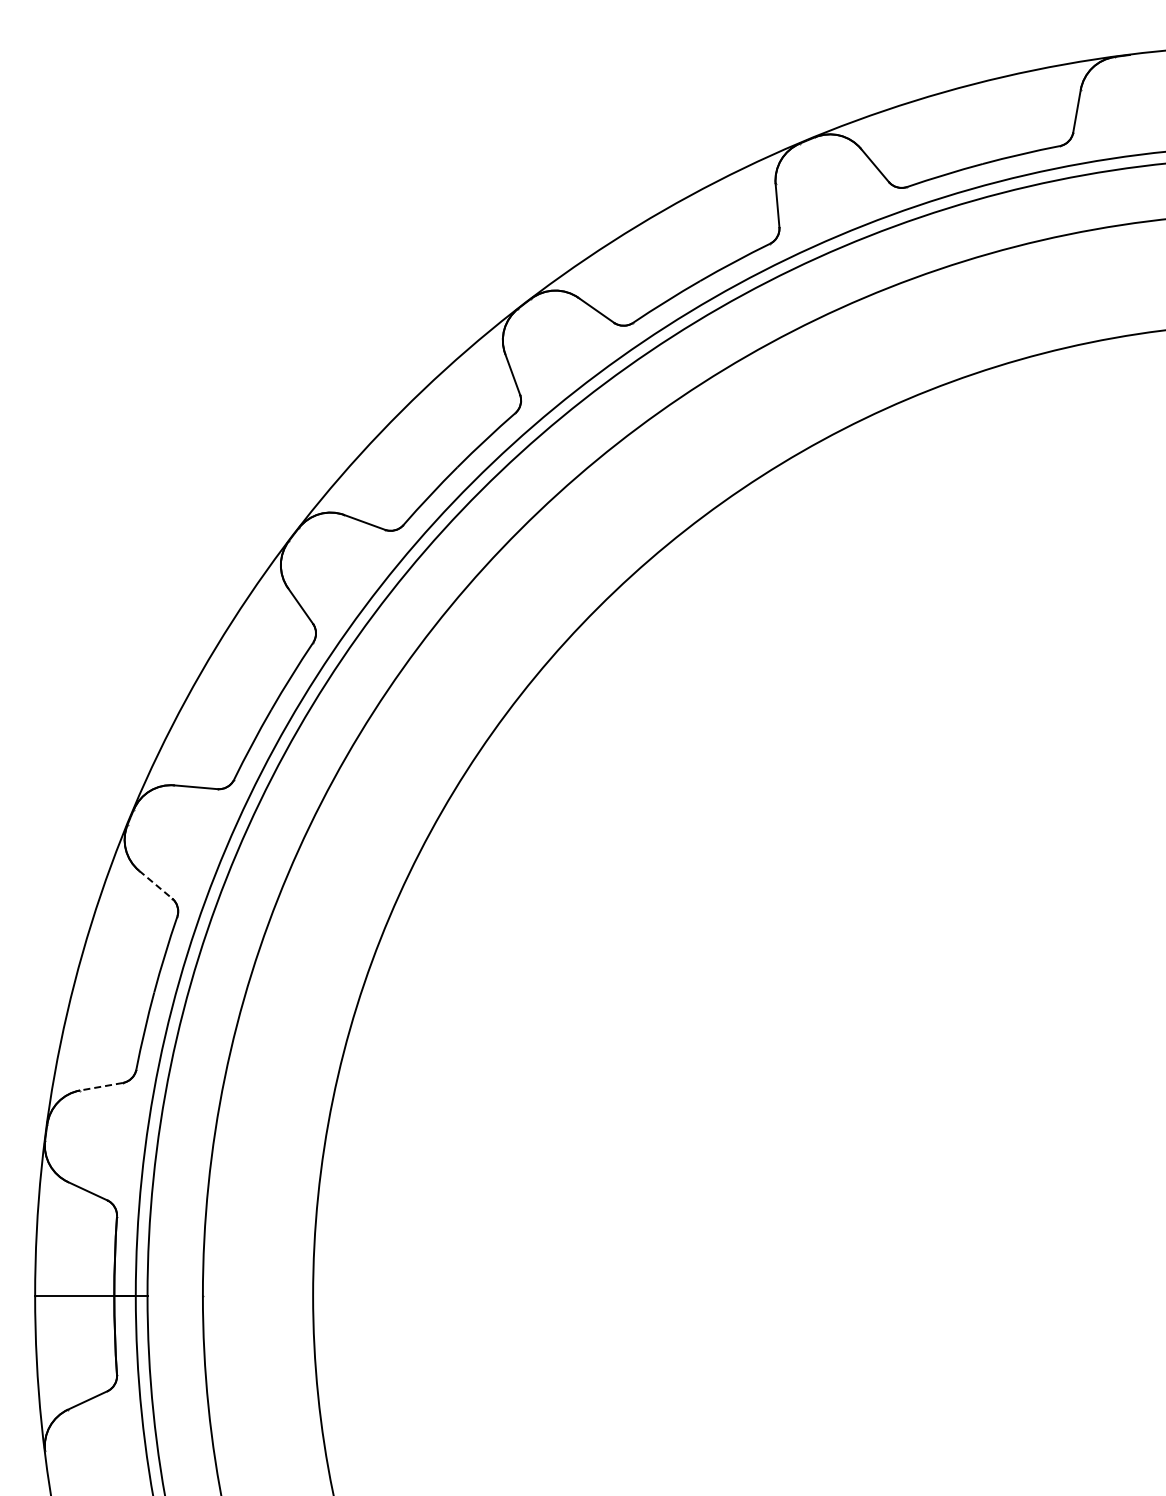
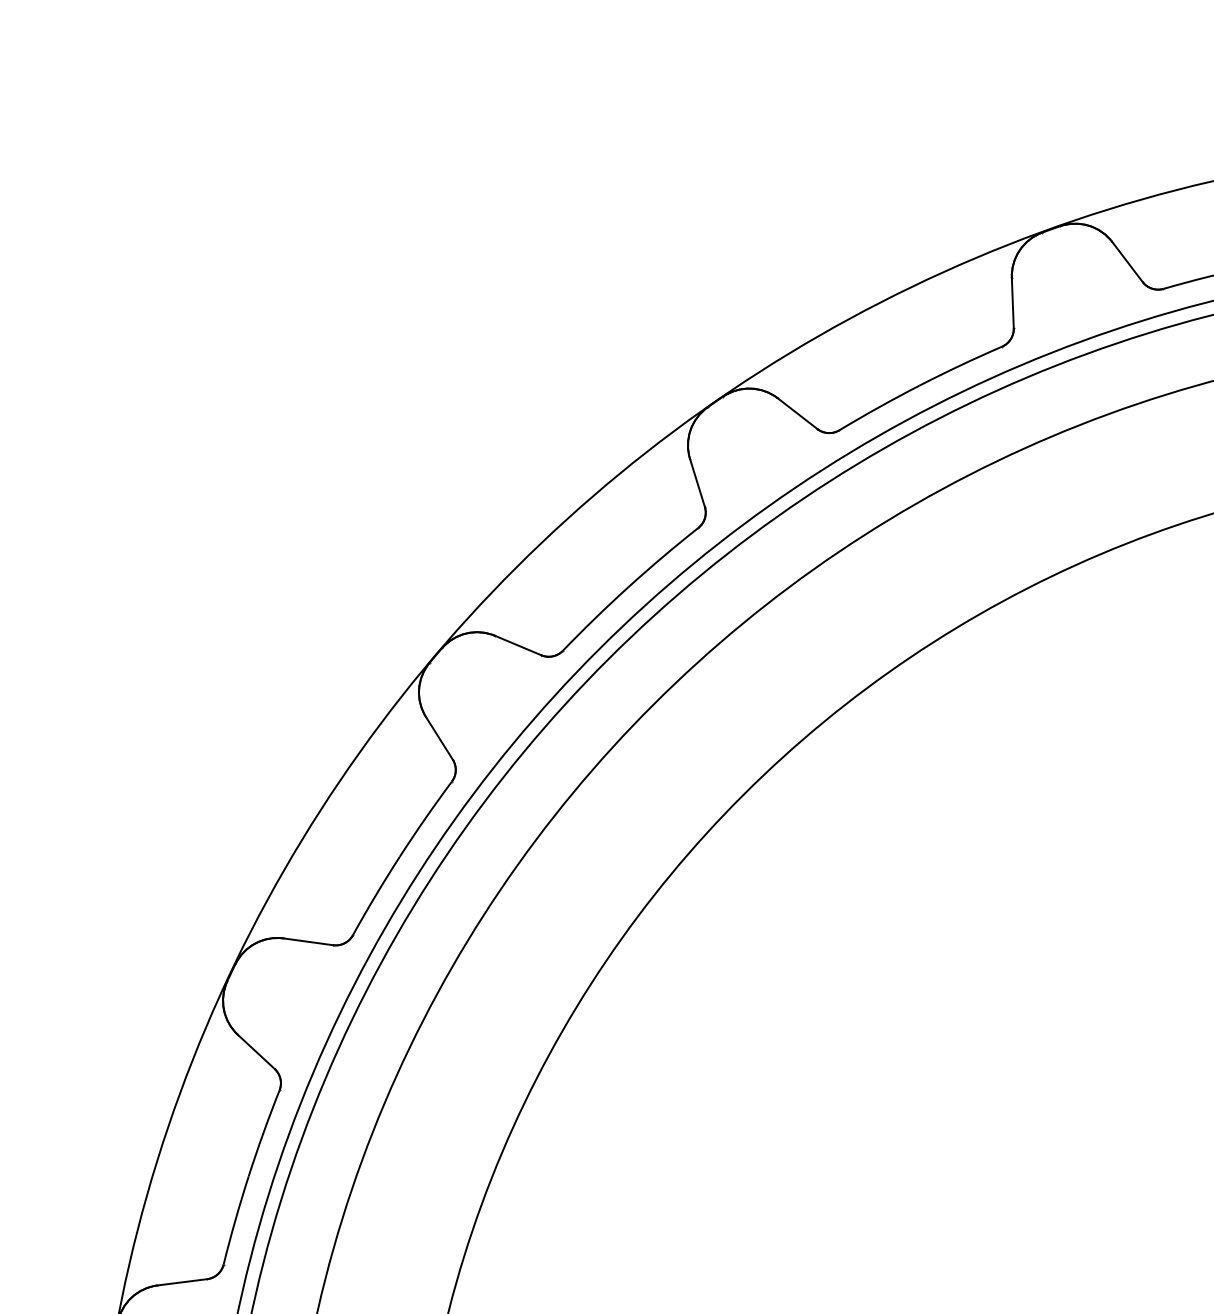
line: (155, 884) -> (256, 1051), dashed -> solid
line: (101, 1086) -> (182, 1282), dashed -> solid

